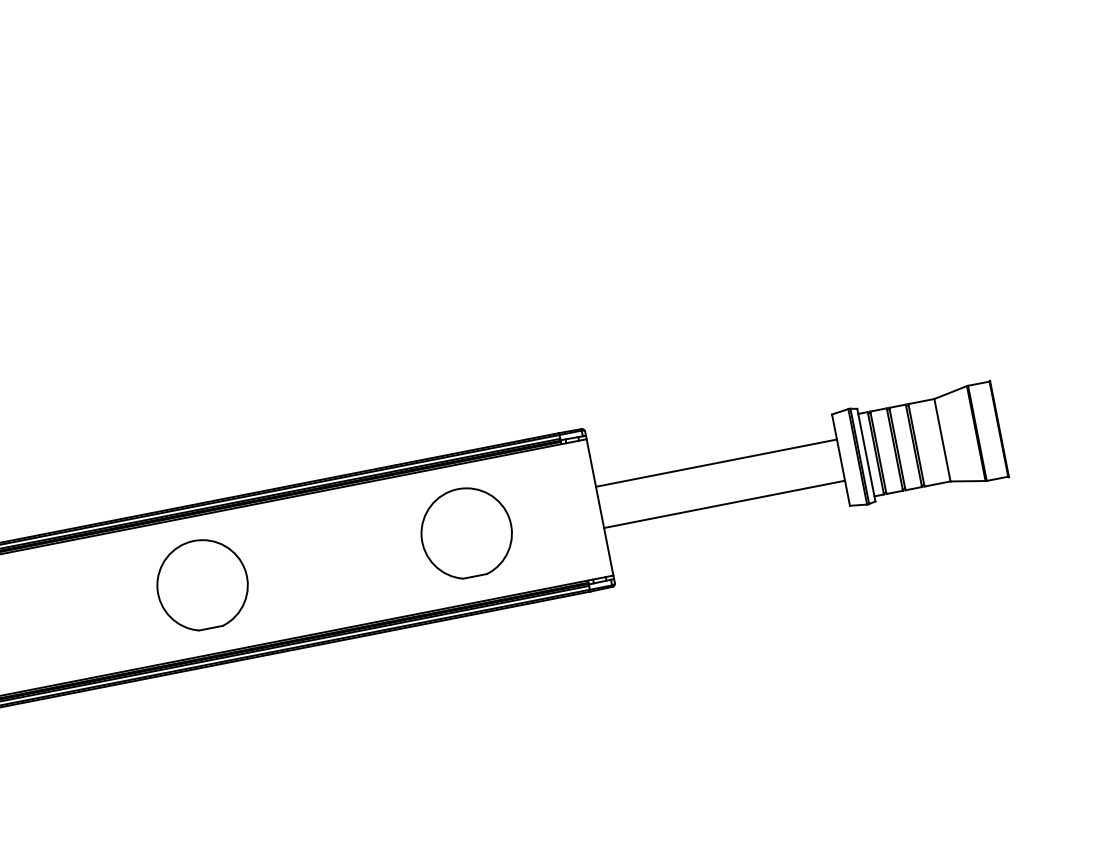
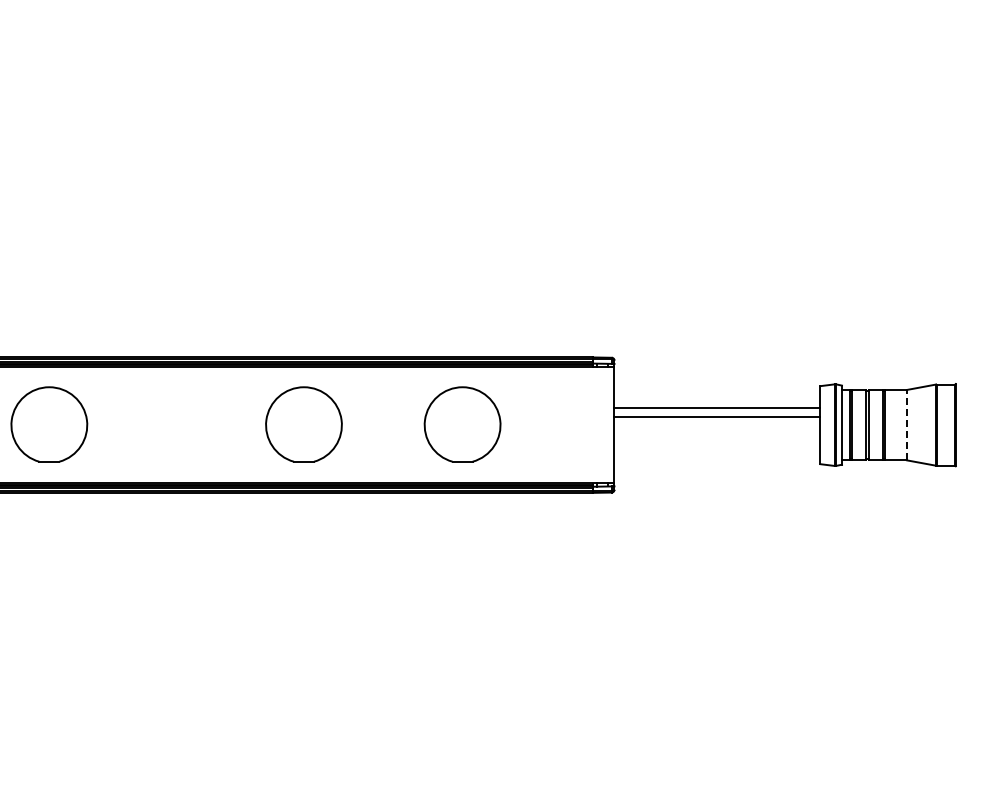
line: (942, 439) -> (907, 424), solid -> dashed
line: (724, 504) -> (717, 416), moved
part: (466, 532) -> (462, 424), moved
part: (201, 584) -> (303, 424), moved

